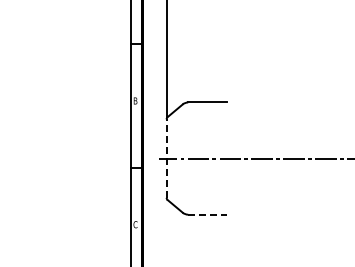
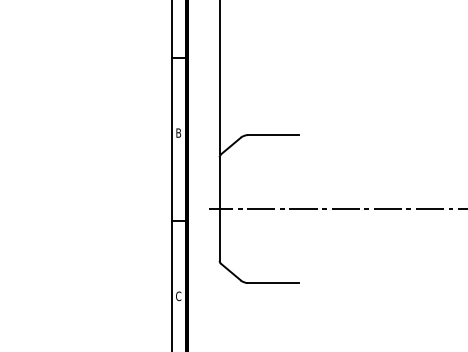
line: (166, 158) -> (219, 208), dashed -> solid
line: (208, 214) -> (274, 282), dashed -> solid

